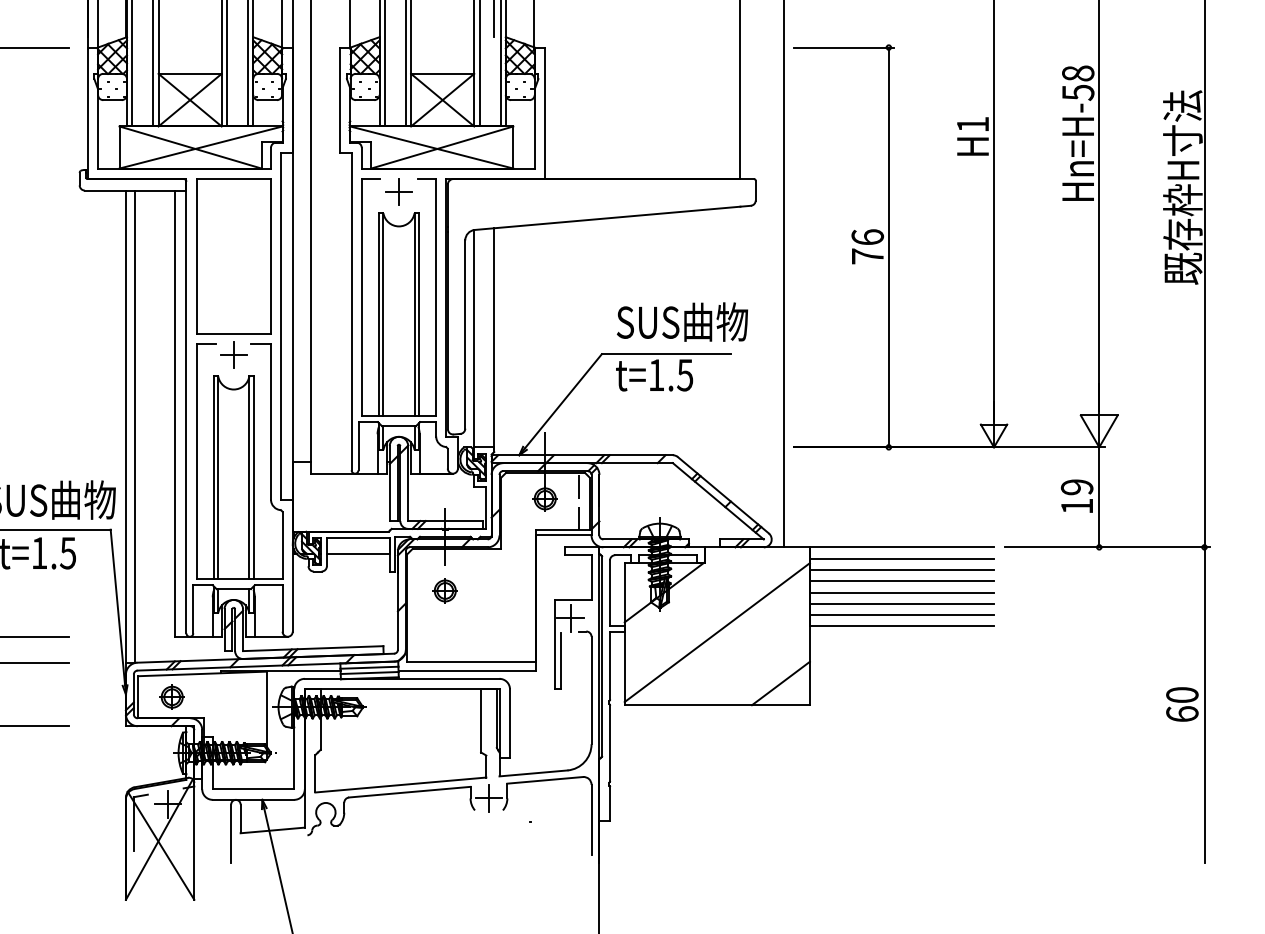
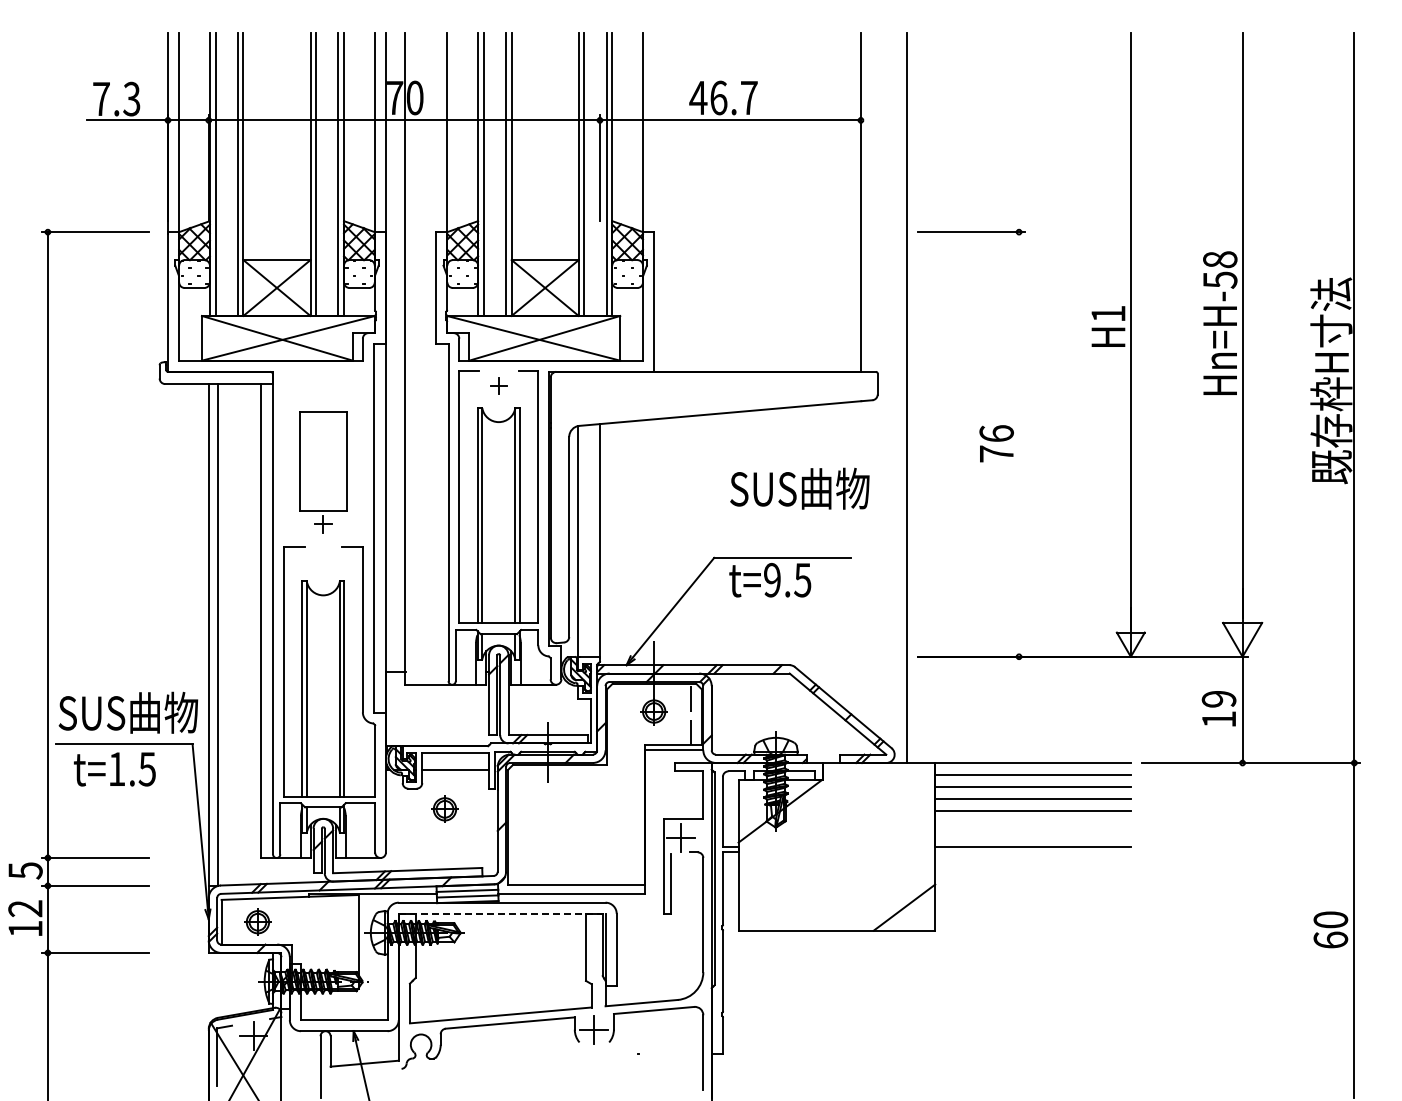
part: (398, 191) -> (498, 385), size x0.6
line: (889, 247) -> (1019, 444), removed
part: (233, 272) -> (323, 471), size x0.6
text: (682, 321) -> (799, 488), moved
text: (656, 374) -> (772, 579), t=1.5 -> t=9.5
part: (444, 590) -> (444, 808), moved
line: (901, 603) -> (1032, 822), removed
line: (901, 614) -> (1032, 834), removed
line: (716, 632) -> (836, 853), removed
line: (402, 689) -> (502, 913), solid -> dashed

